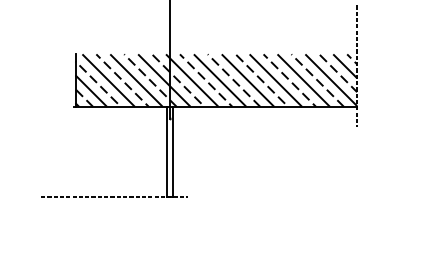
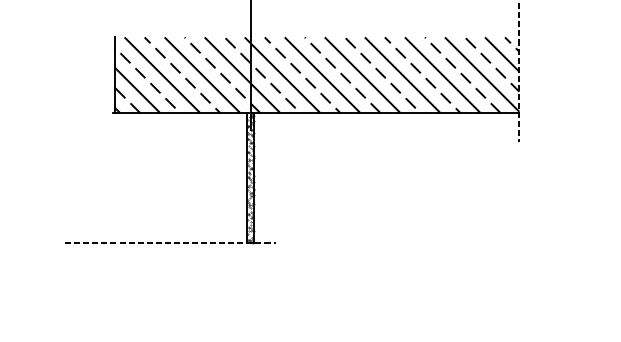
hatch: (169, 152) -> (249, 178), added

